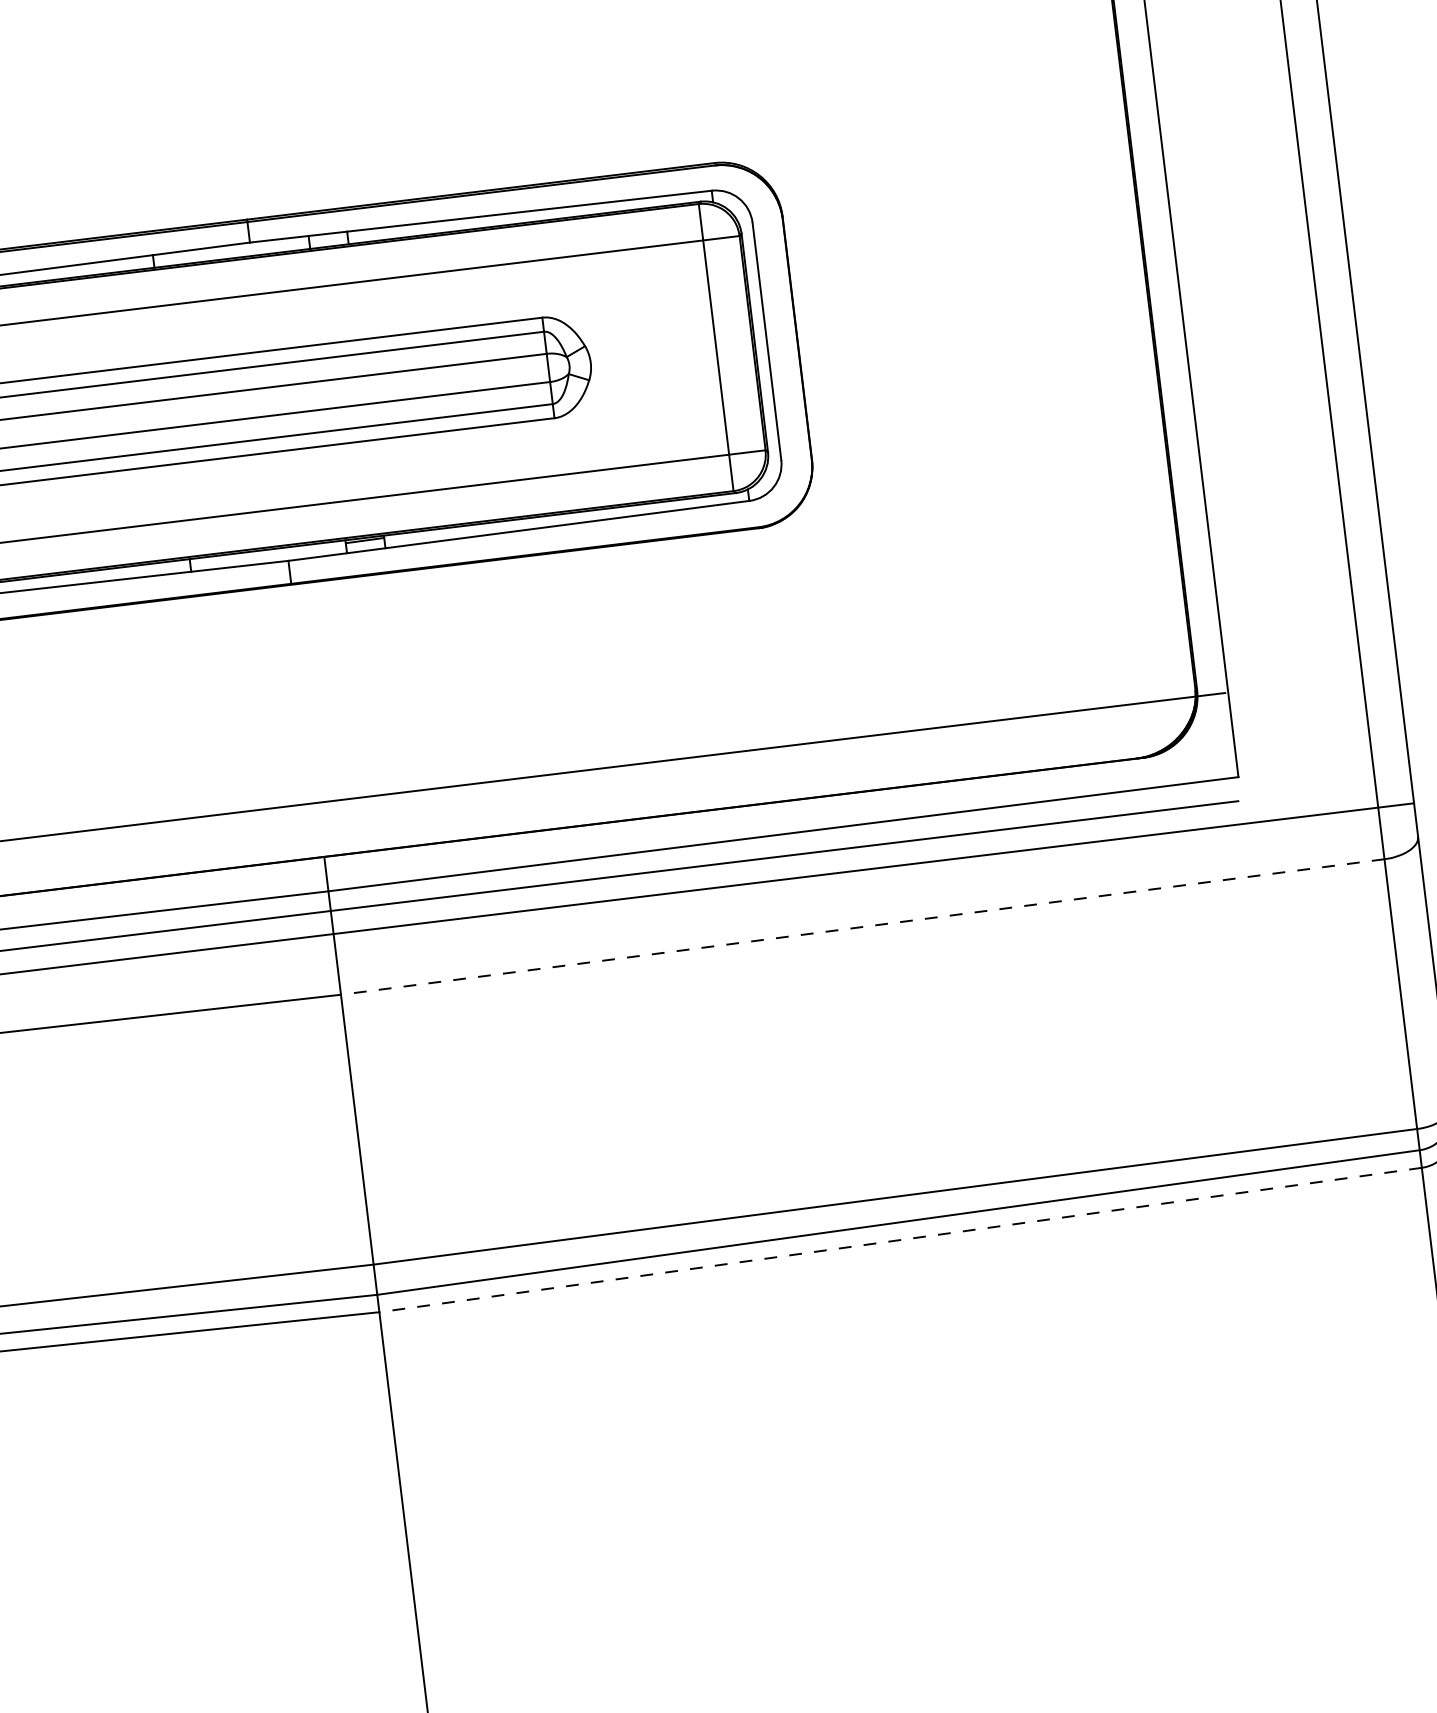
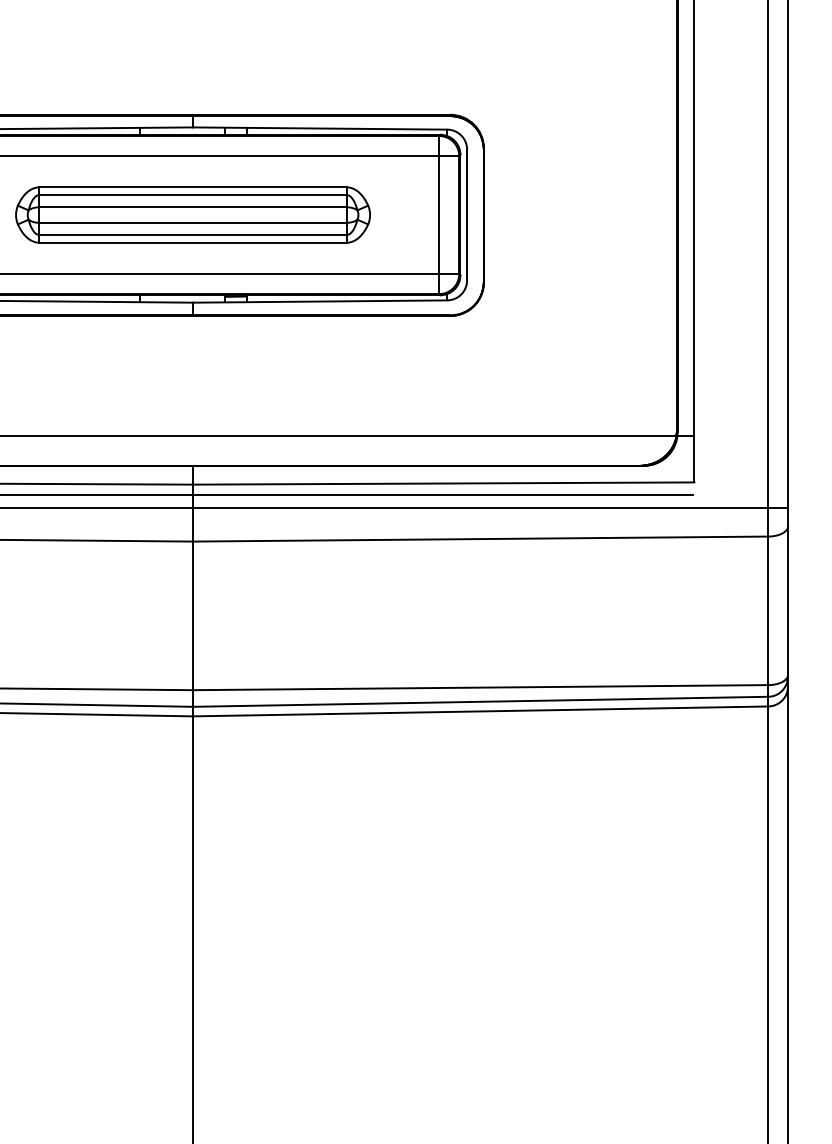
line: (862, 927) -> (480, 539), dashed -> solid
line: (900, 1240) -> (480, 711), dashed -> solid

